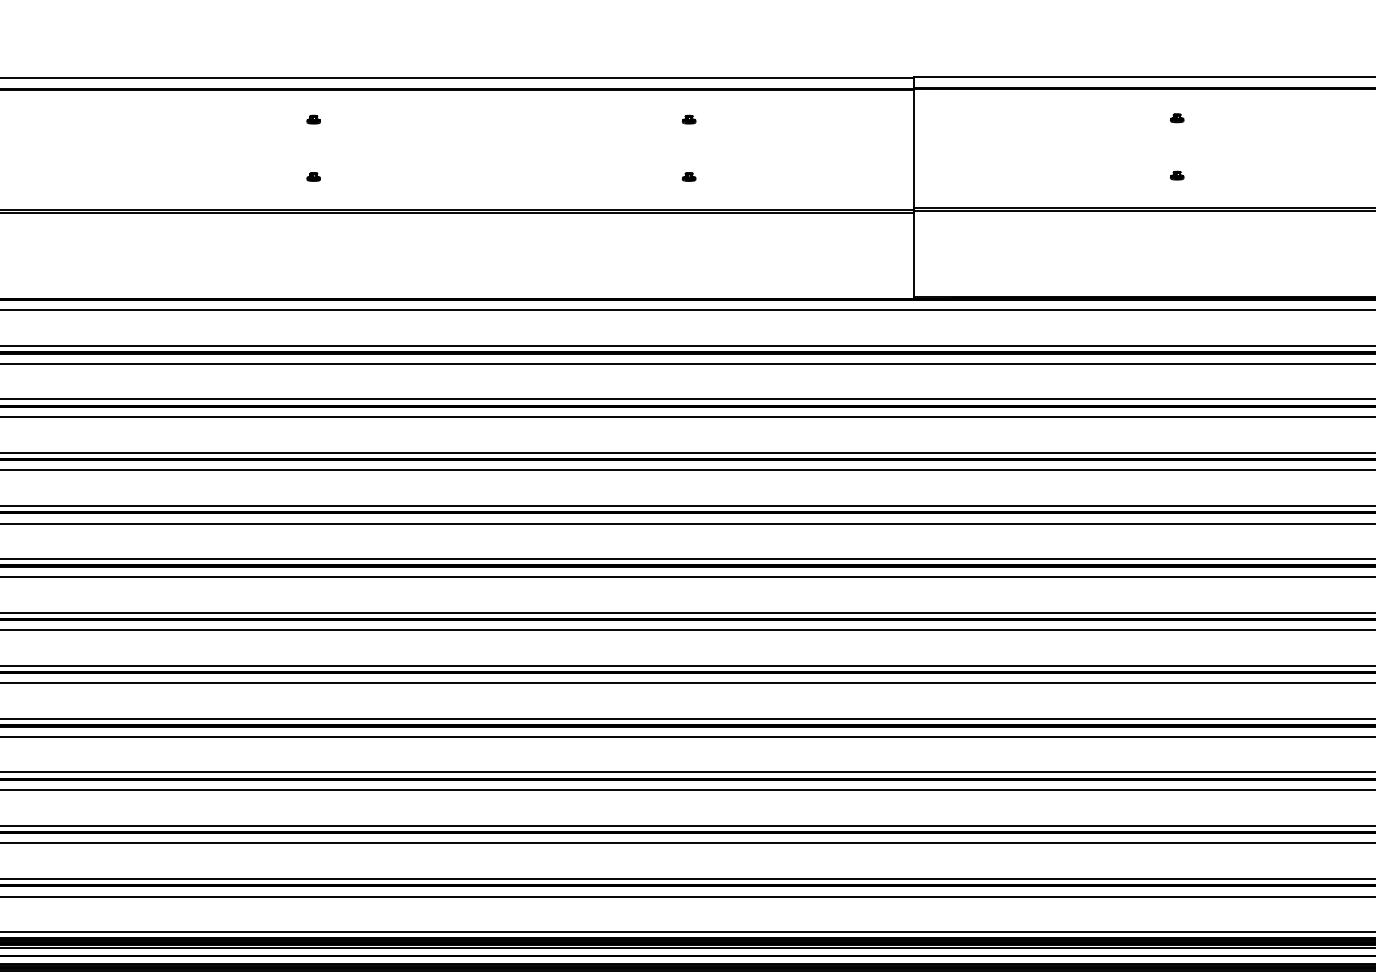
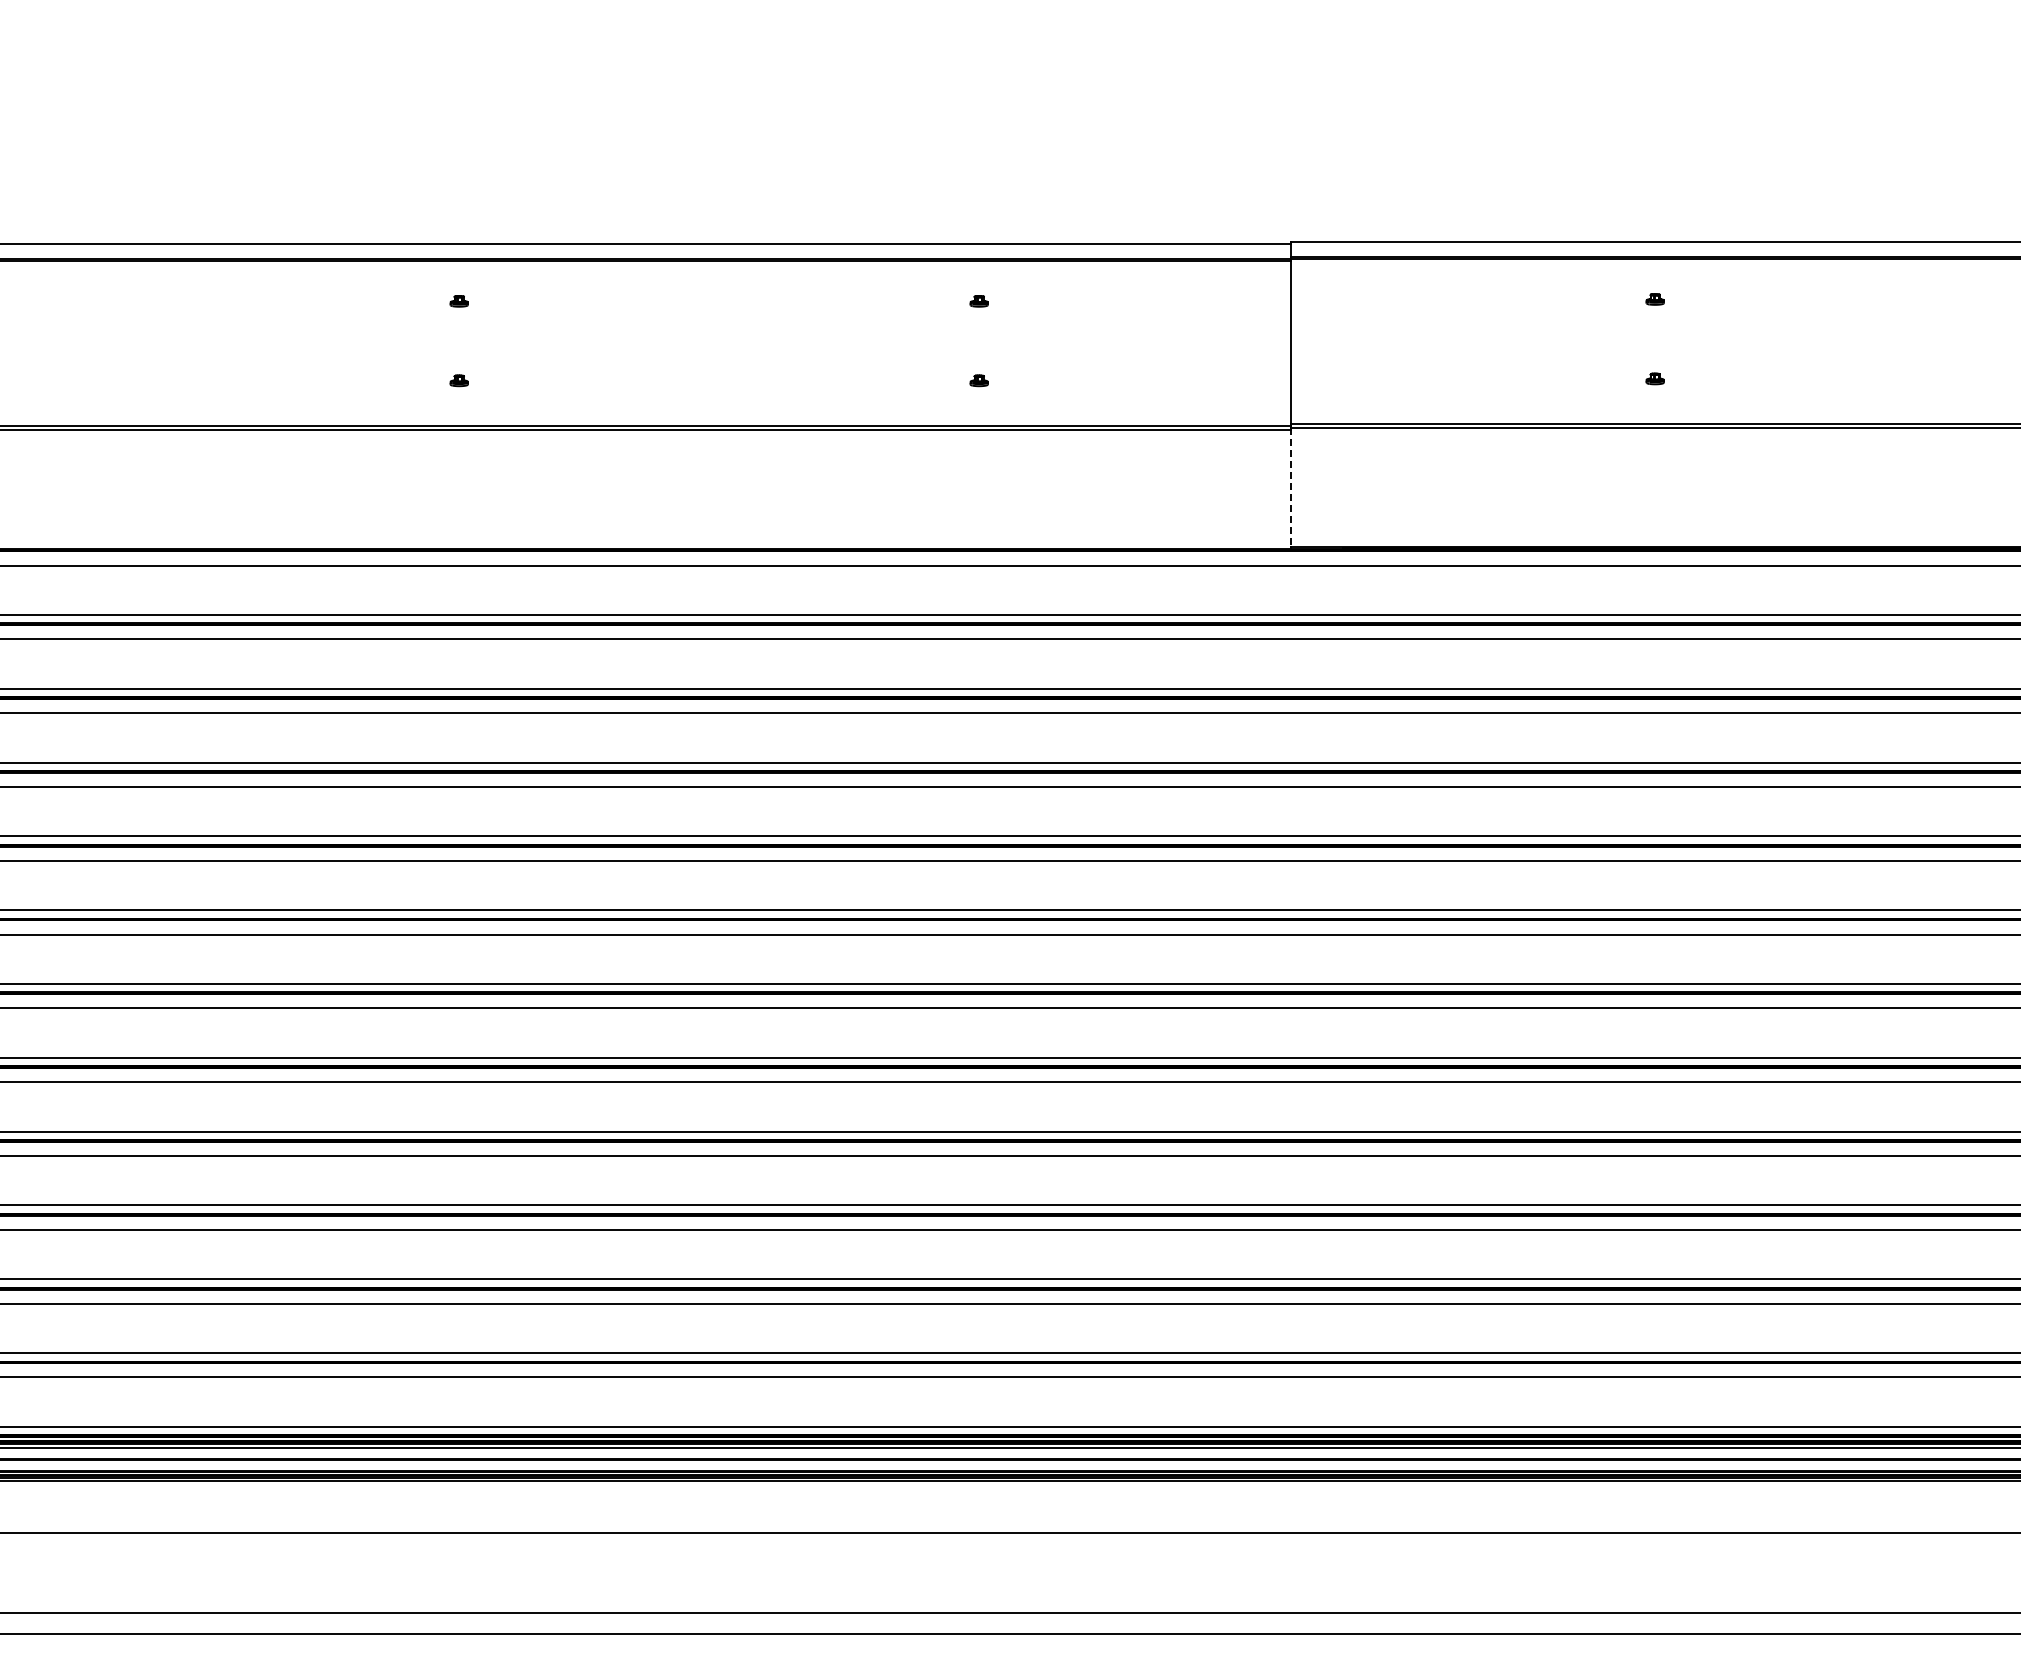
line: (914, 254) -> (1291, 487), solid -> dashed

